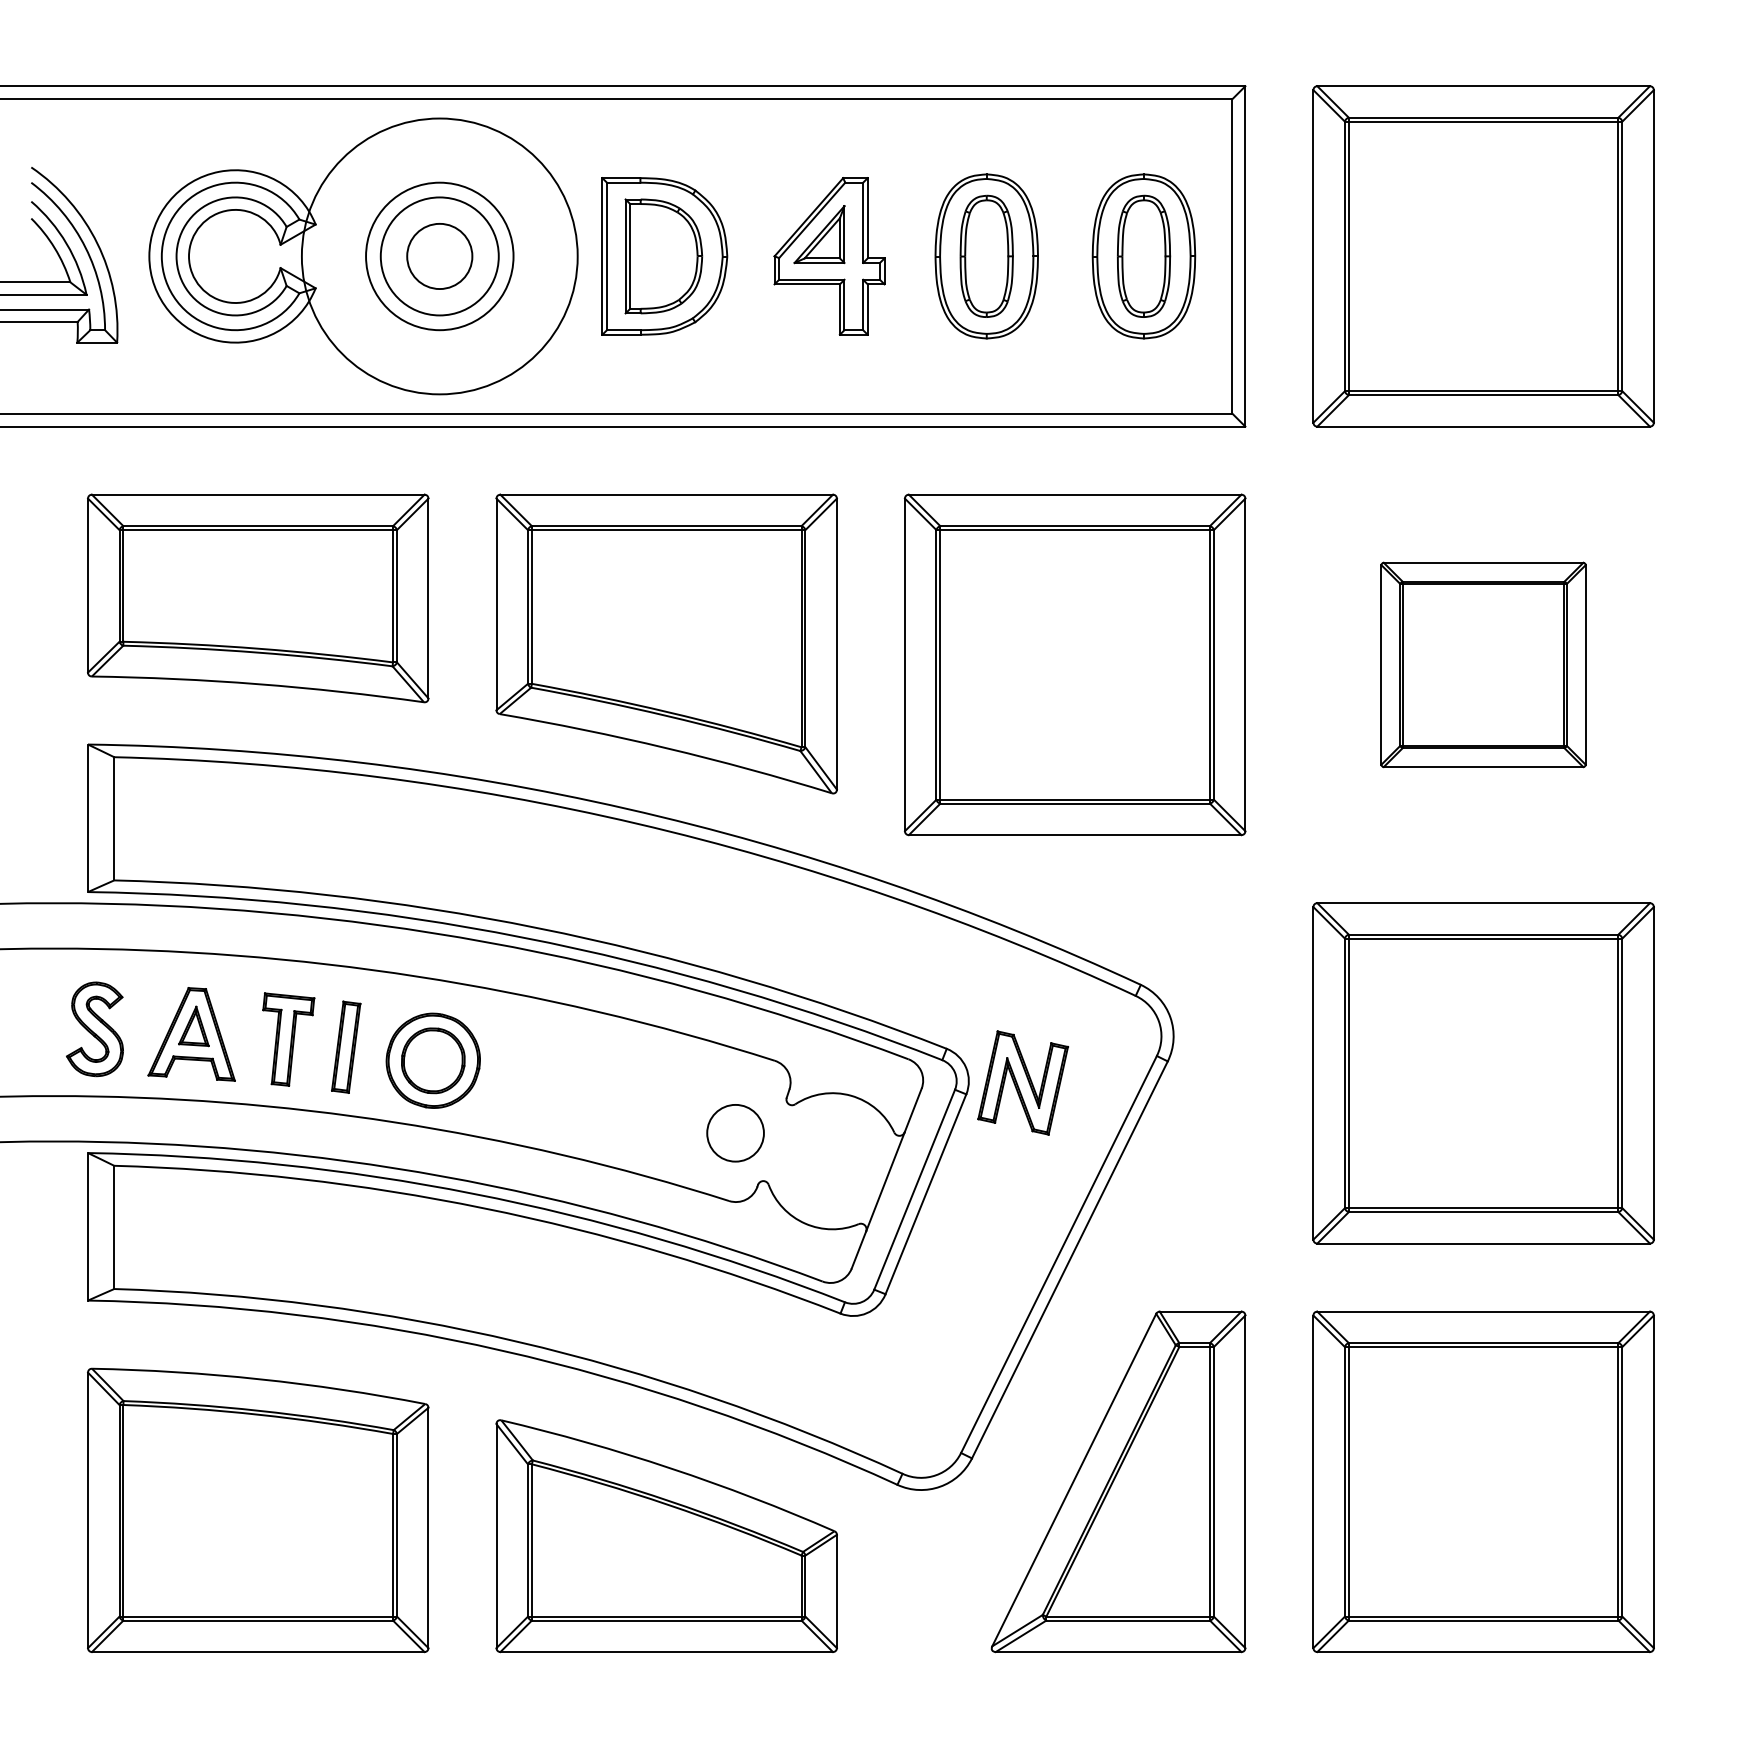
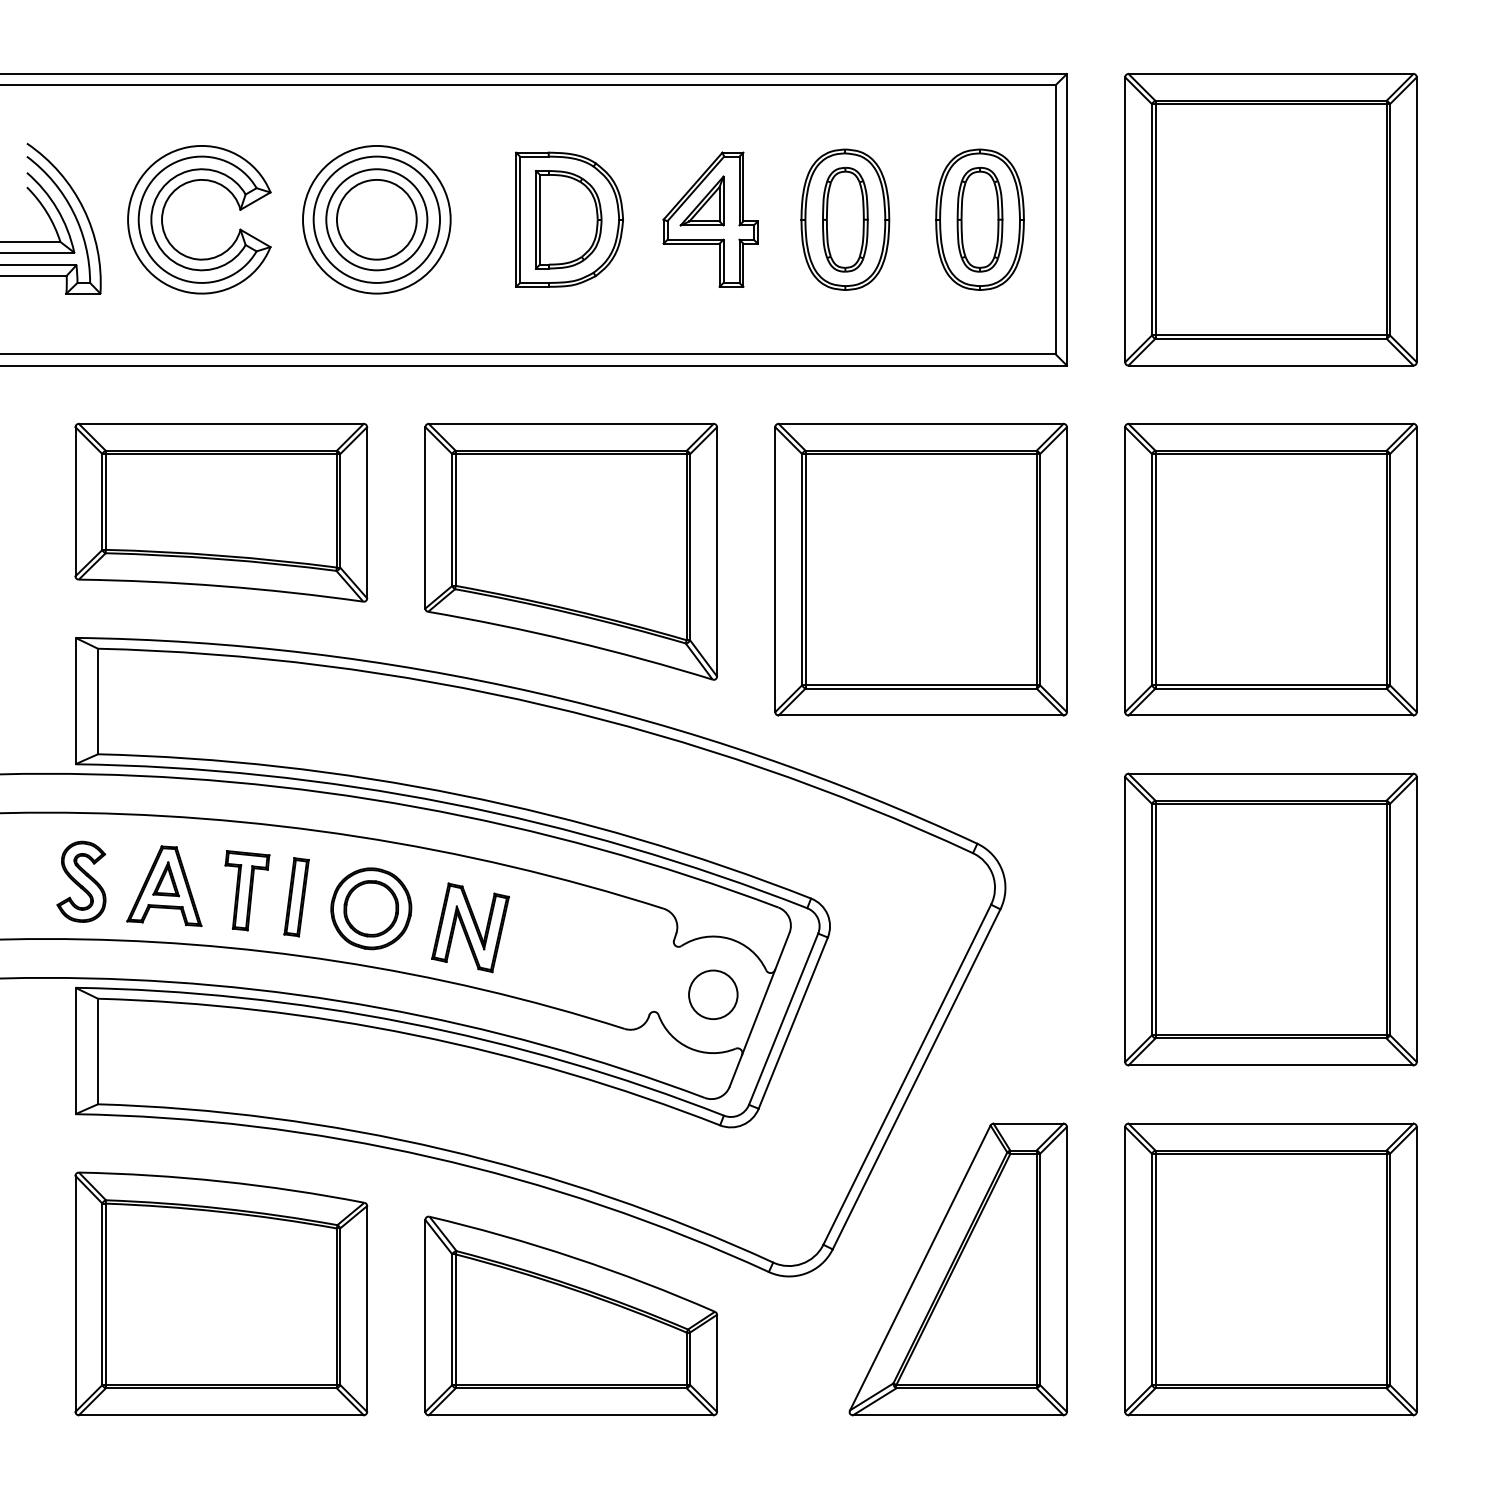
circle: (439, 256) -> (376, 219), size x0.62
circle: (439, 256) -> (376, 219), size x1.43
part: (1483, 664) -> (1270, 569), size x1.67
part: (1022, 1082) -> (469, 927), moved
circle: (735, 1133) -> (713, 995), moved

